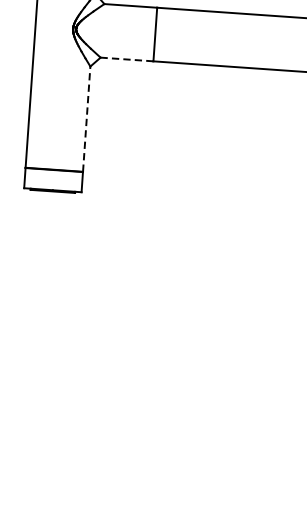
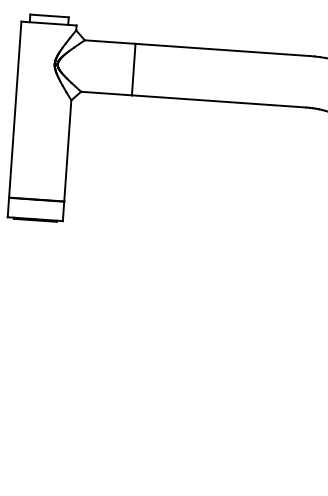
line: (126, 59) -> (106, 93), dashed -> solid
line: (86, 118) -> (67, 150), dashed -> solid

